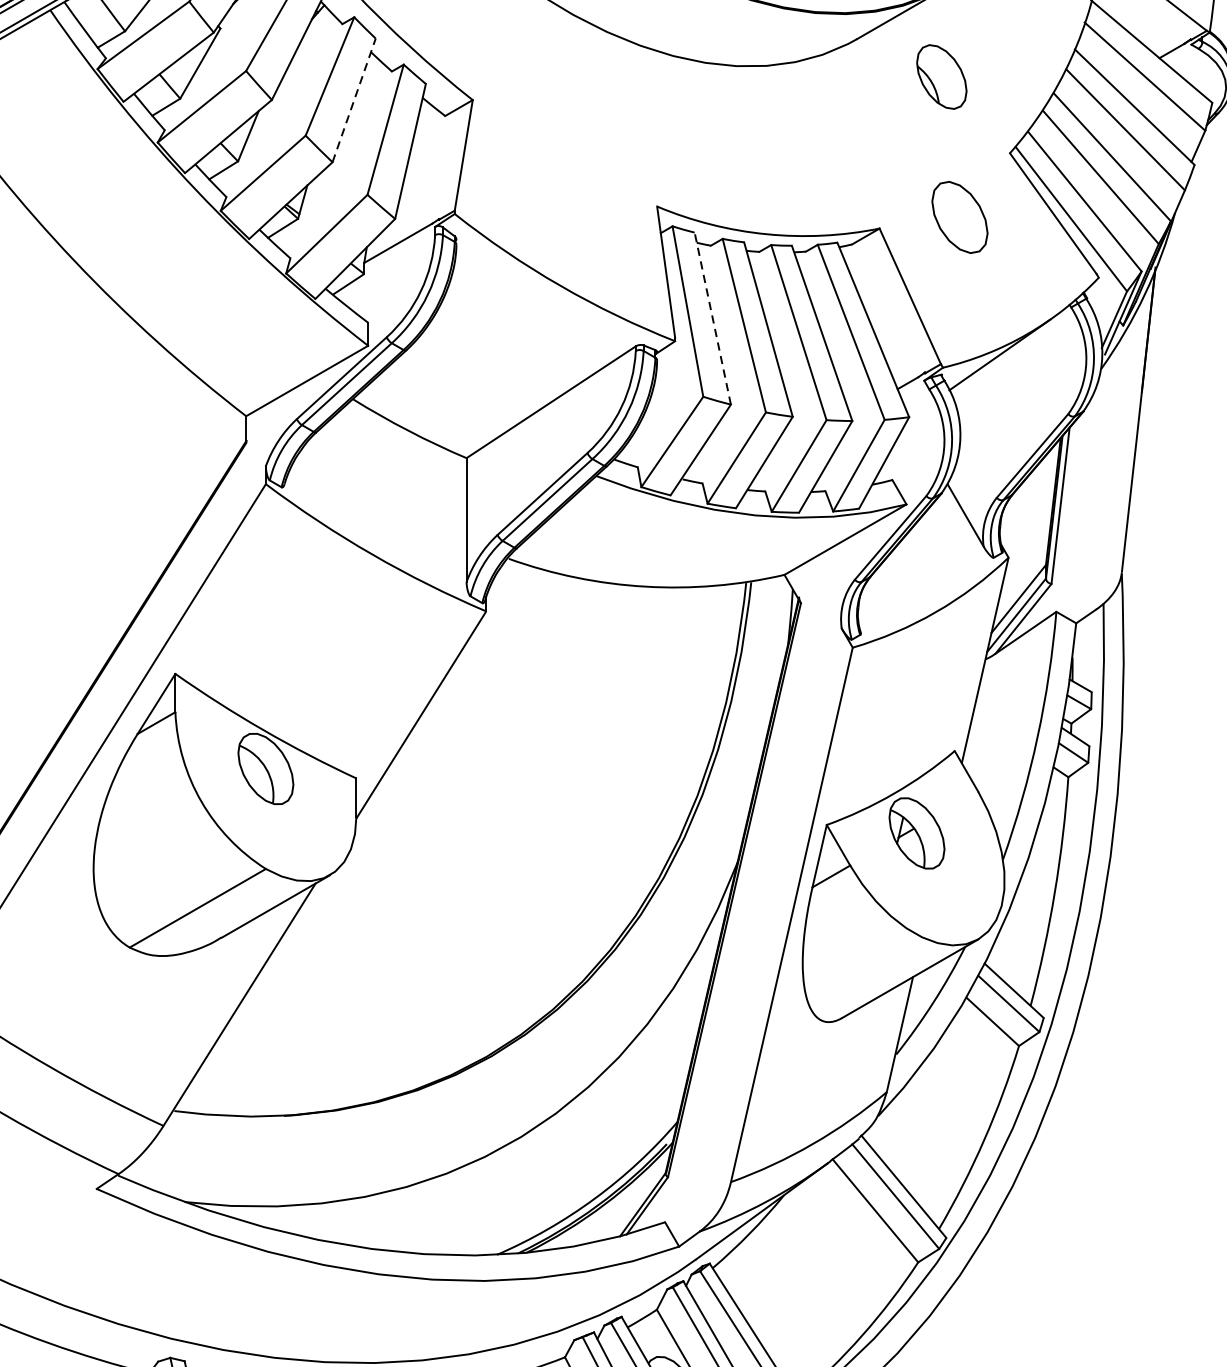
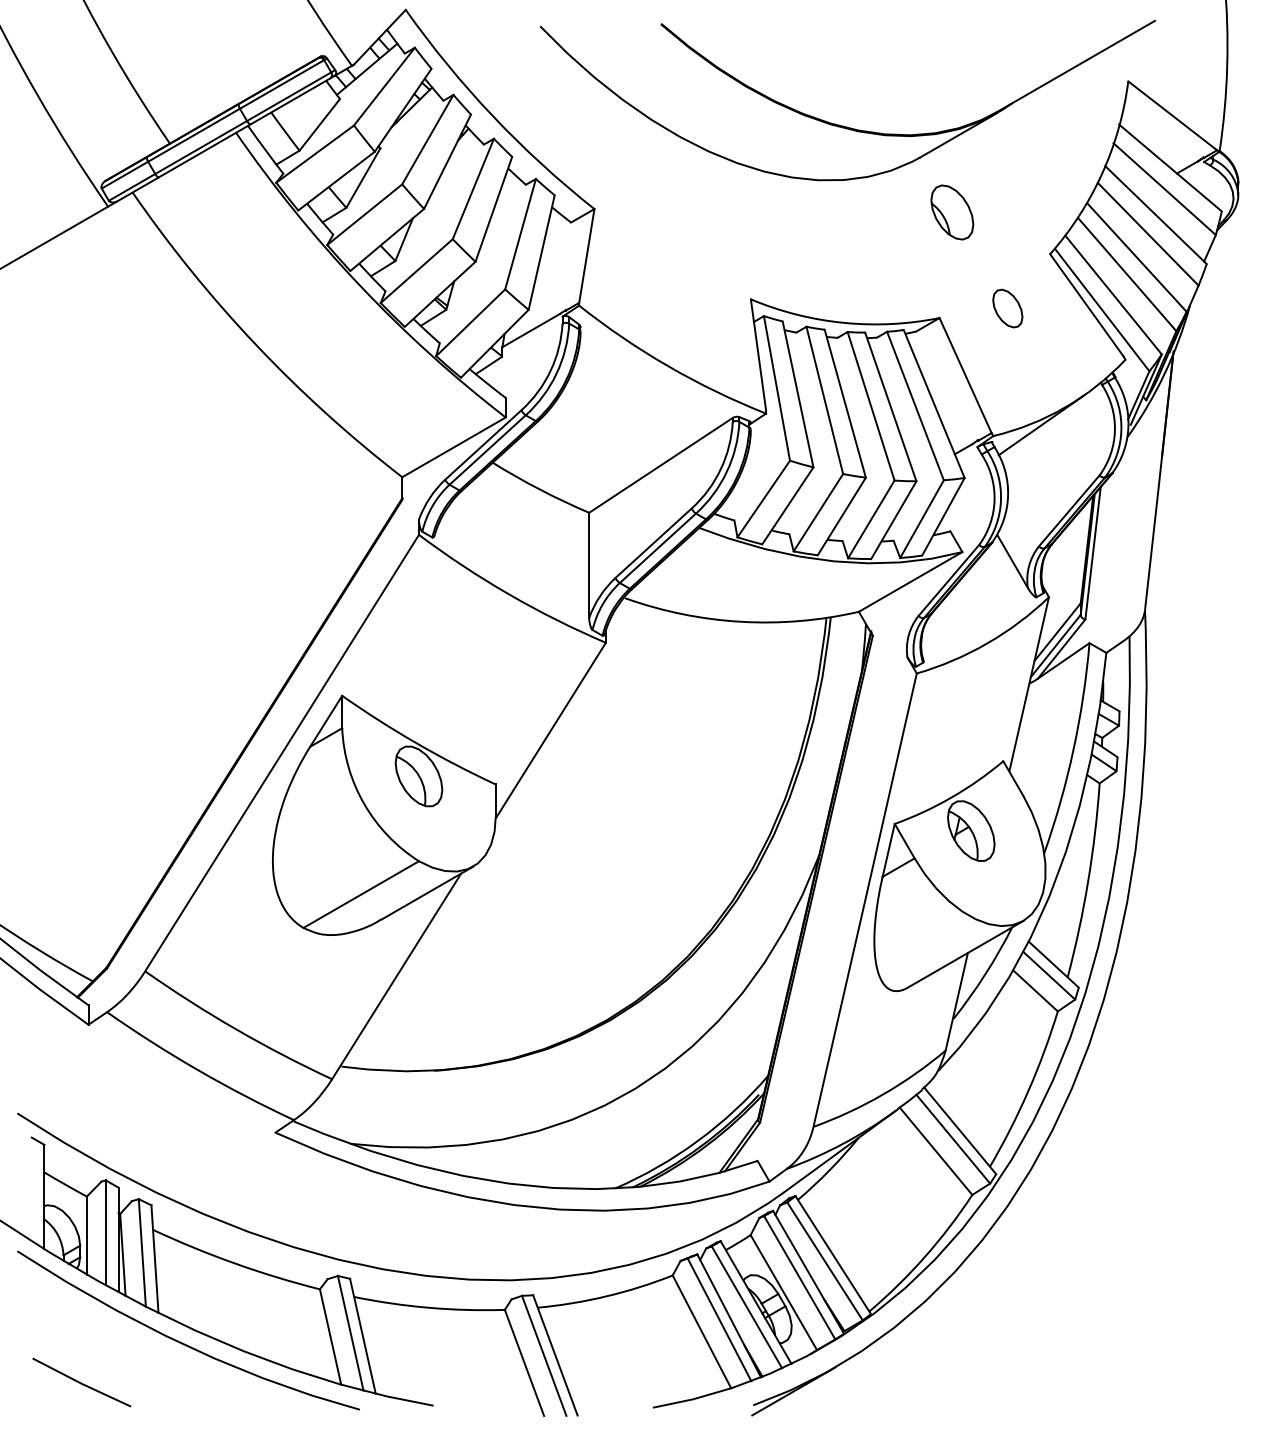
part: (942, 77) -> (952, 212), moved
line: (353, 100) -> (493, 209), dashed -> solid
part: (959, 217) -> (1007, 308), size x0.62
line: (713, 318) -> (798, 394), dashed -> solid

